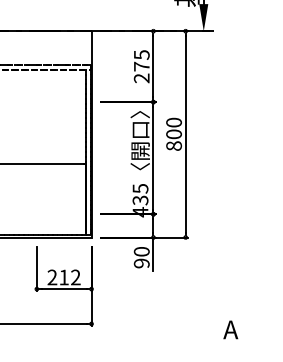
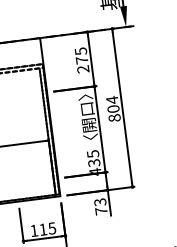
text: (173, 122) -> (111, 100), 800 -> 804
text: (141, 257) -> (100, 206), 90 -> 73
text: (63, 277) -> (42, 229), 212 -> 115

